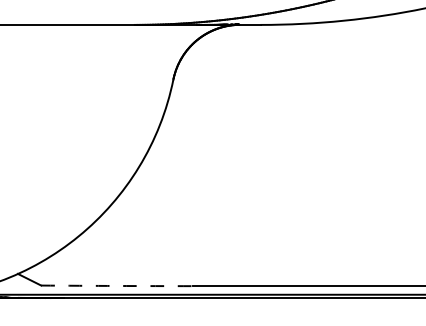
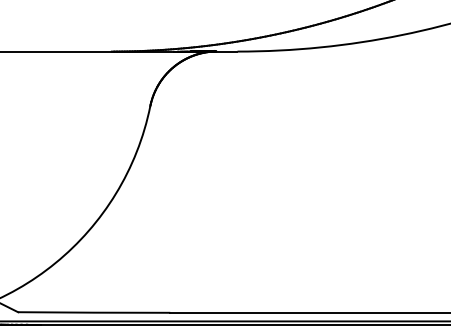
arc: (117, 285) -> (94, 312), dashed -> solid

